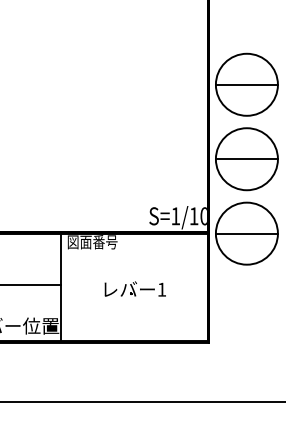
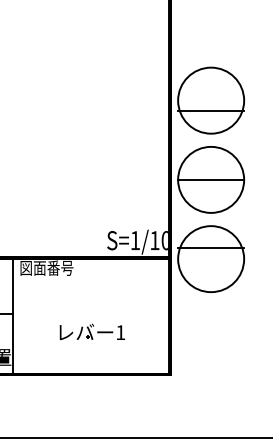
line: (246, 84) -> (210, 110), moved
line: (246, 233) -> (210, 248), moved
part: (134, 288) -> (91, 331), moved

